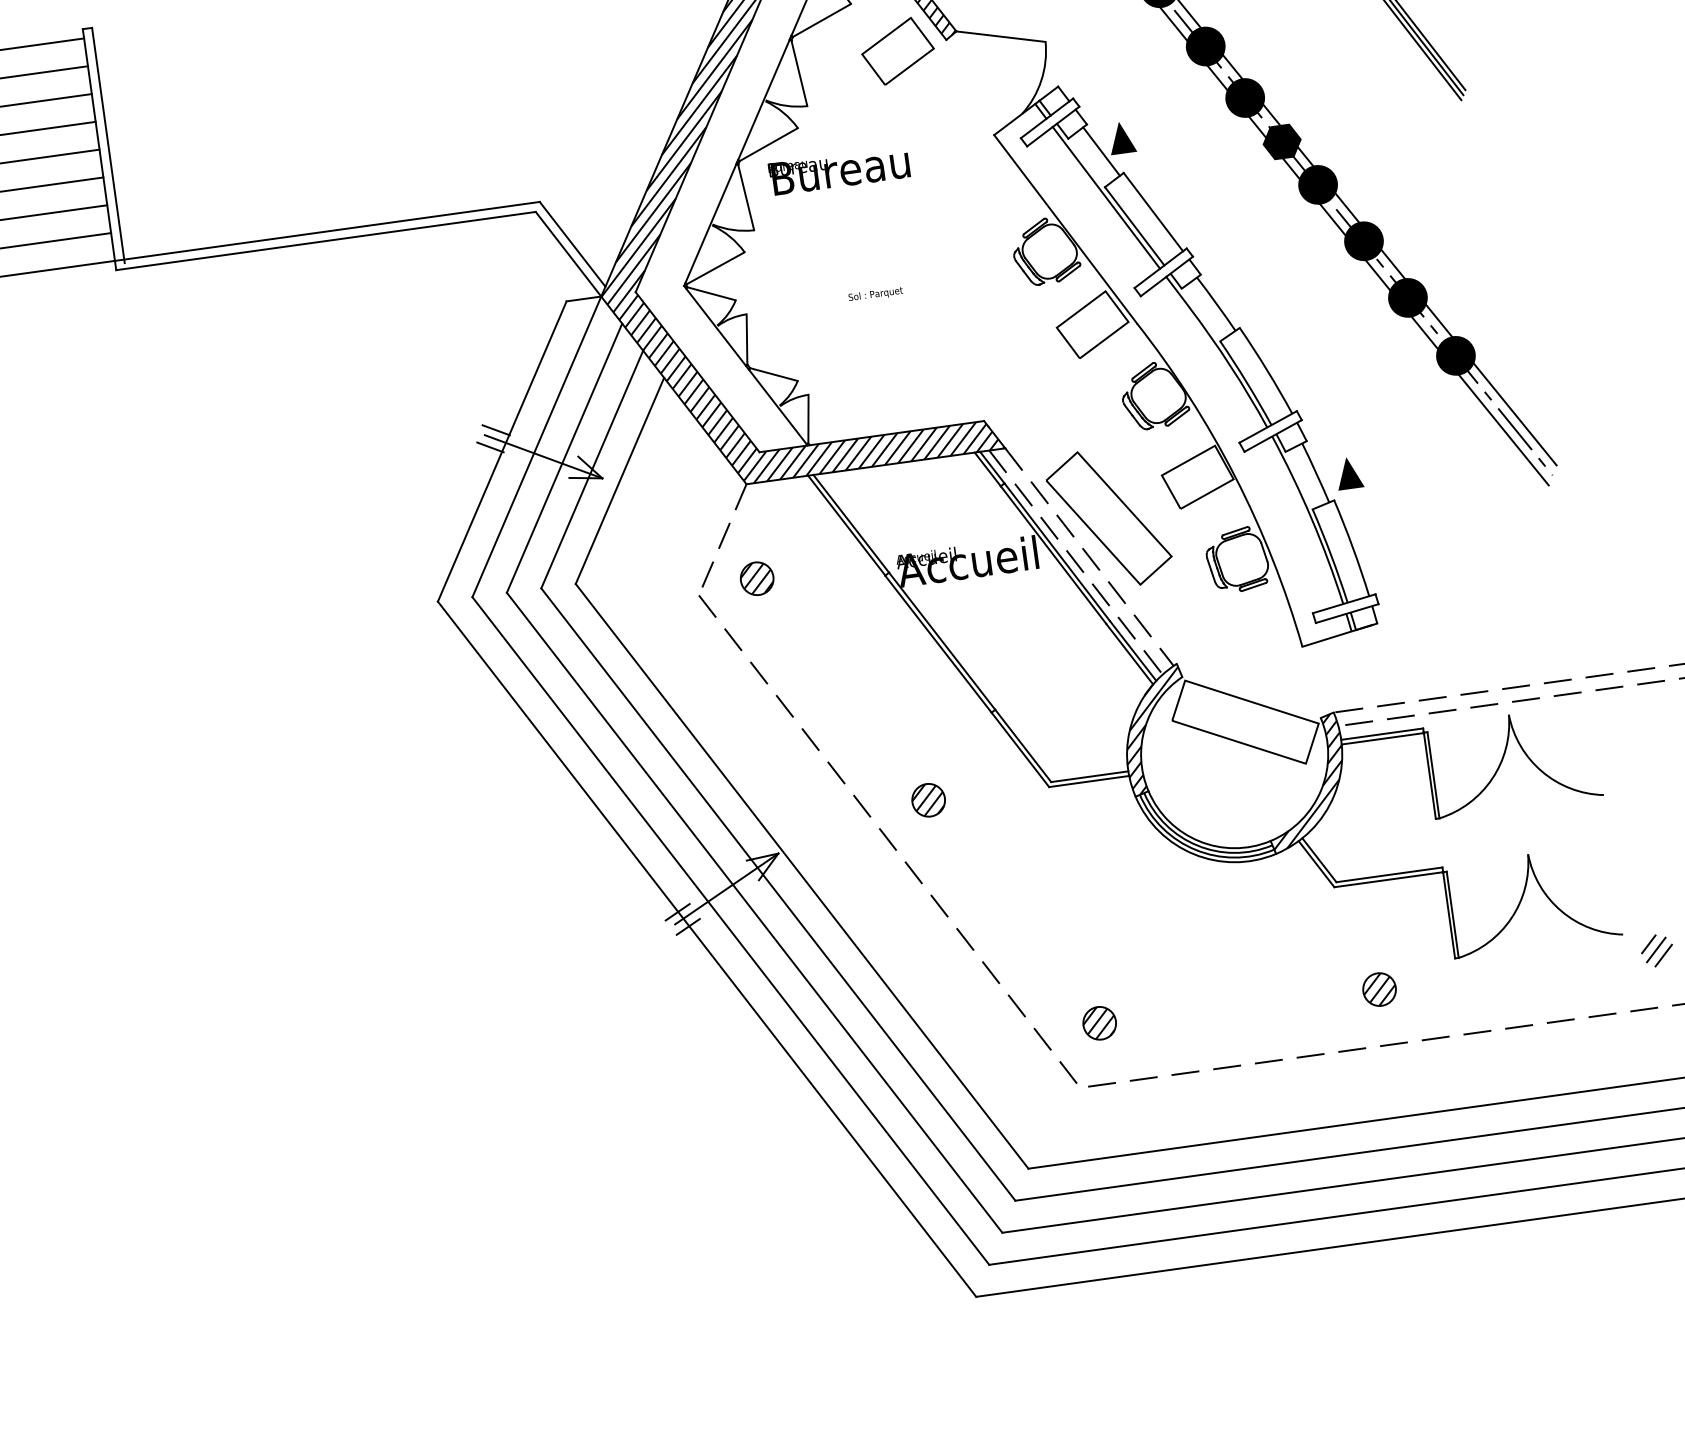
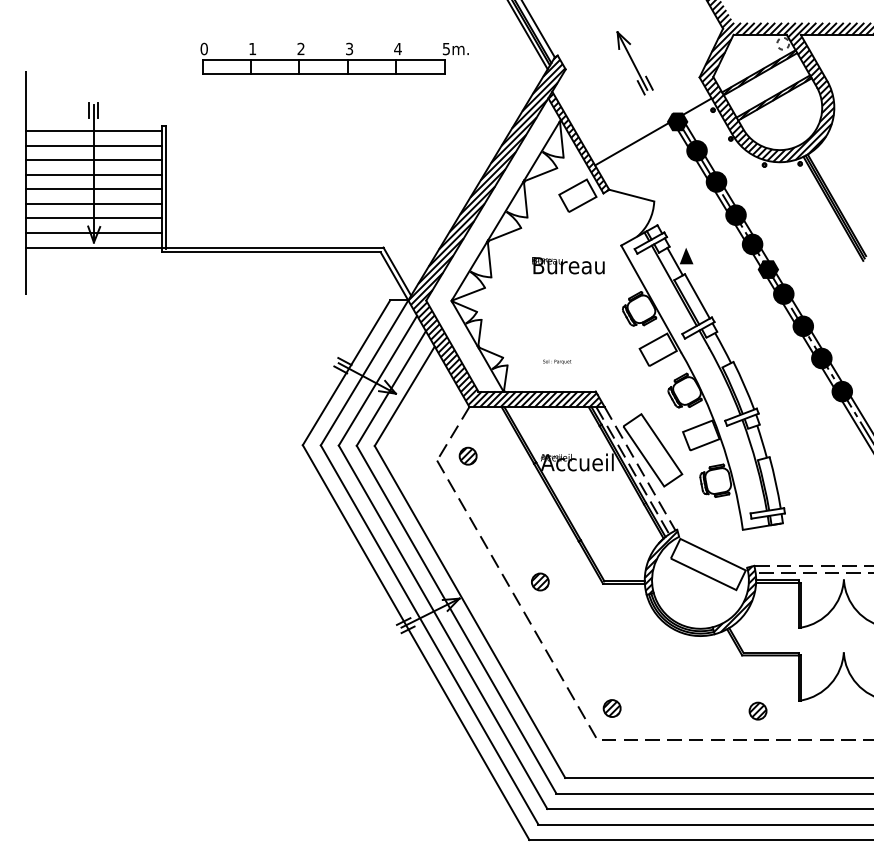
text: (839, 170) -> (568, 265), moved
text: (876, 293) -> (557, 361), moved
fill: (1349, 471) -> (779, 443), removed

